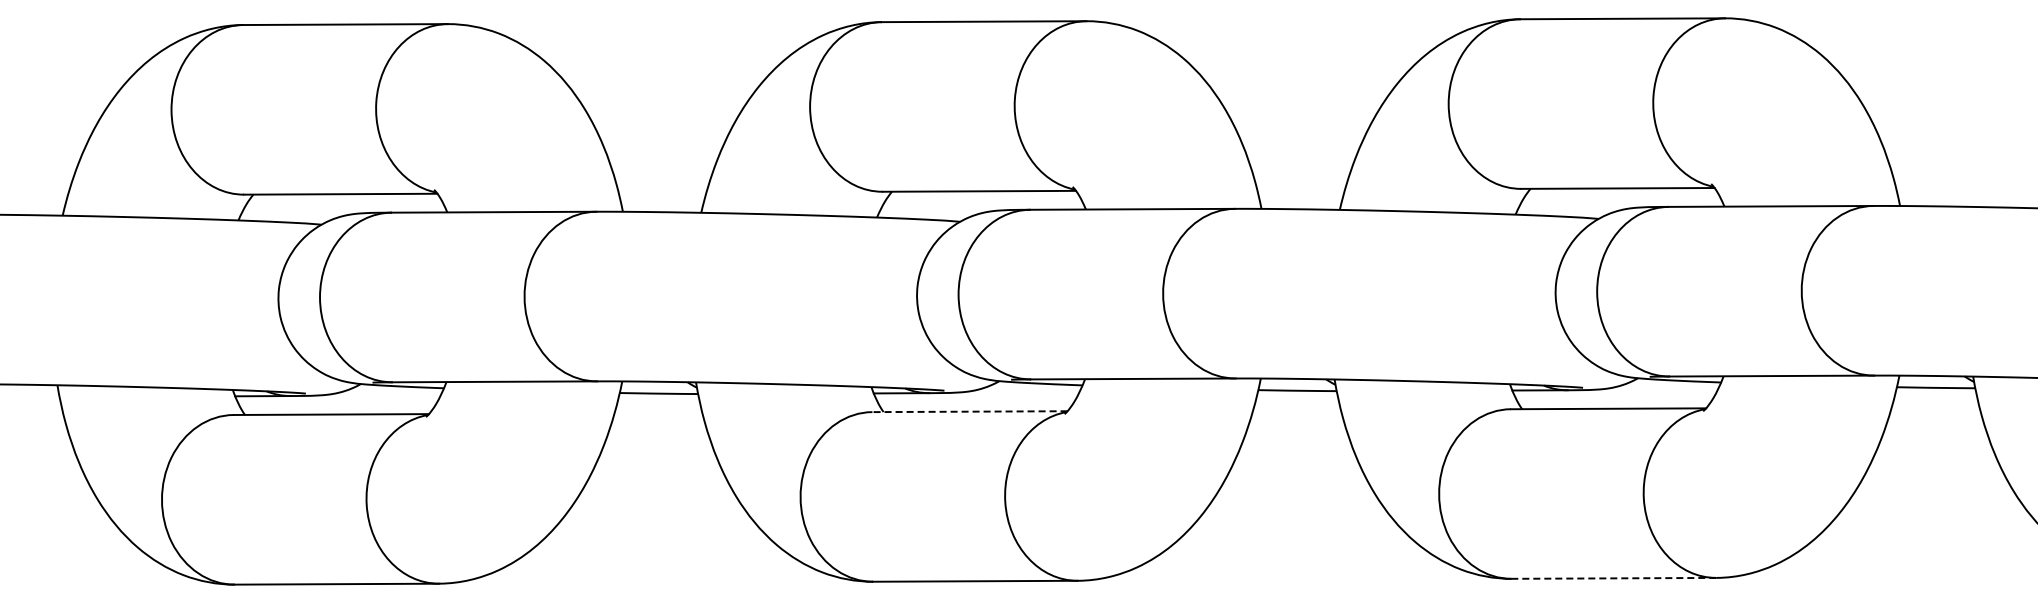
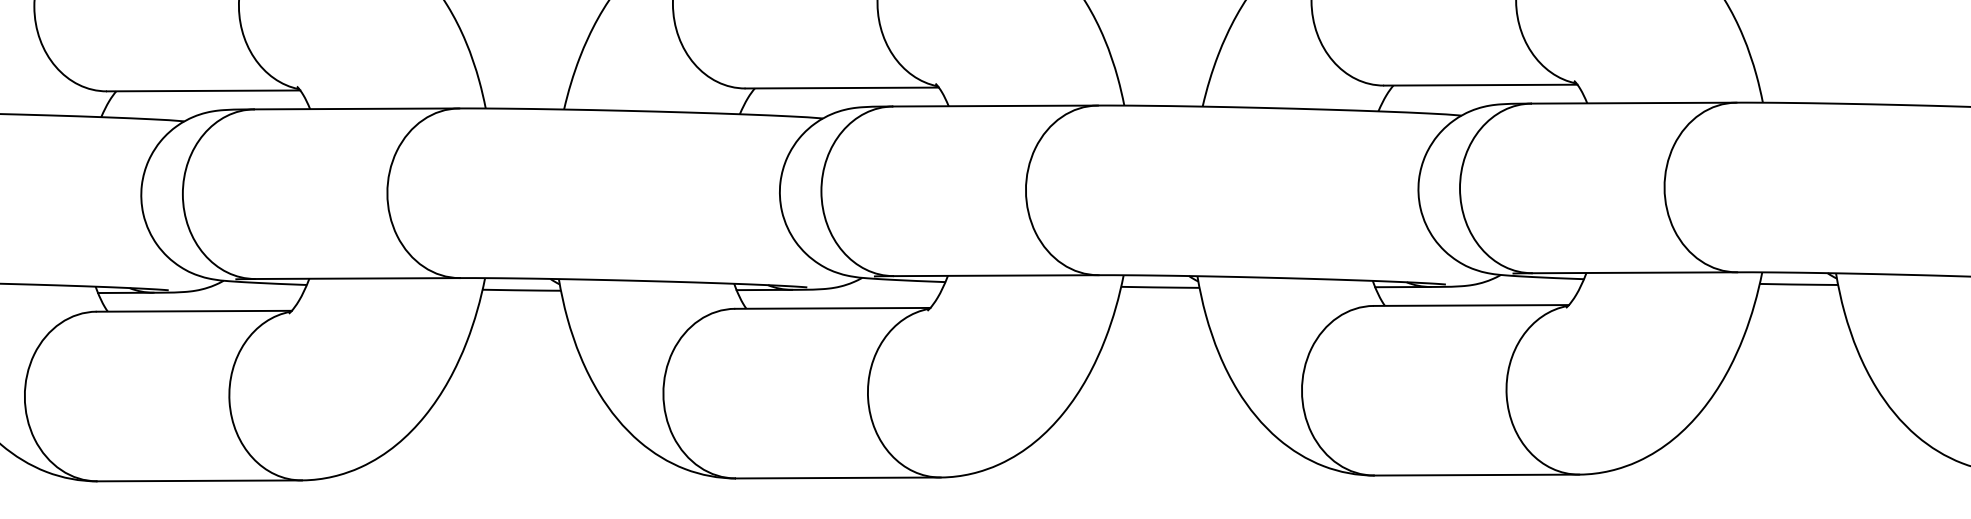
line: (969, 411) -> (832, 308), dashed -> solid
line: (1613, 578) -> (1476, 475), dashed -> solid

